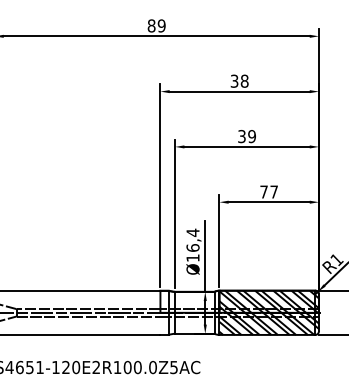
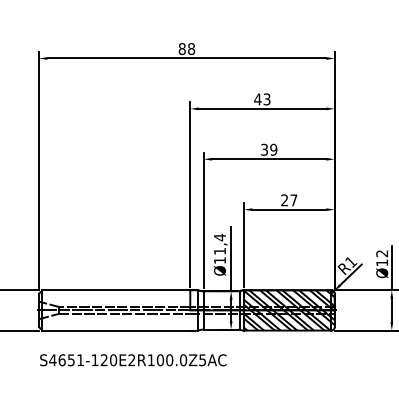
text: (161, 25) -> (191, 48), 89 -> 88
text: (239, 81) -> (262, 99), 38 -> 43
text: (263, 192) -> (284, 200), 77 -> 27
text: (192, 247) -> (219, 250), Ø16,4 -> Ø11,4

